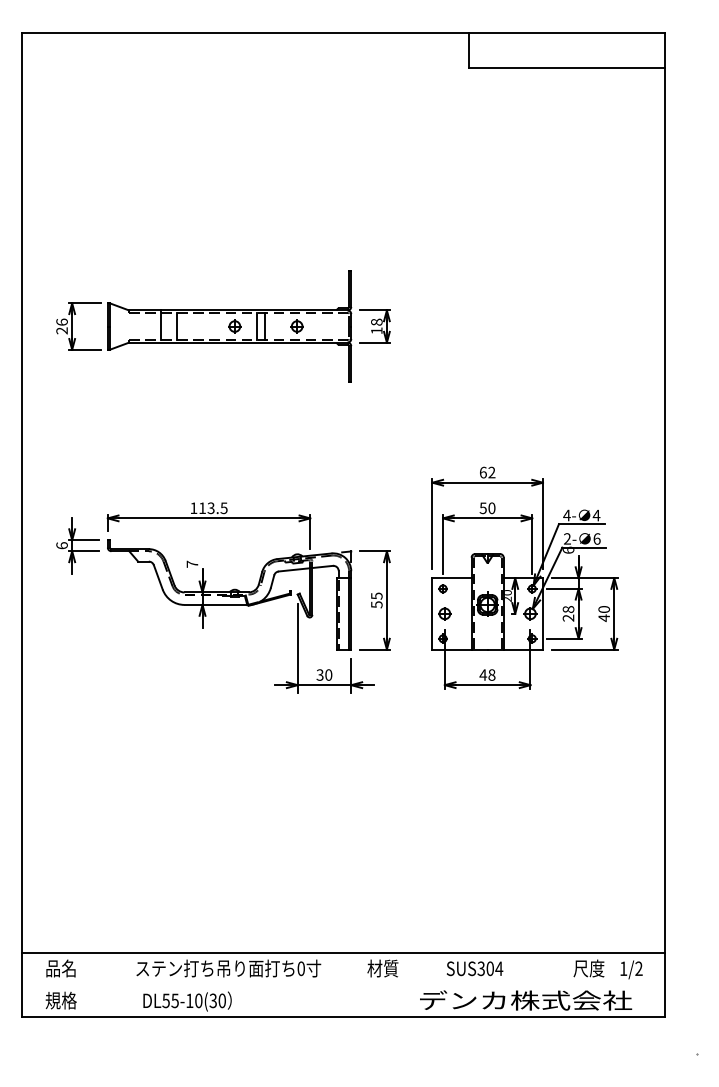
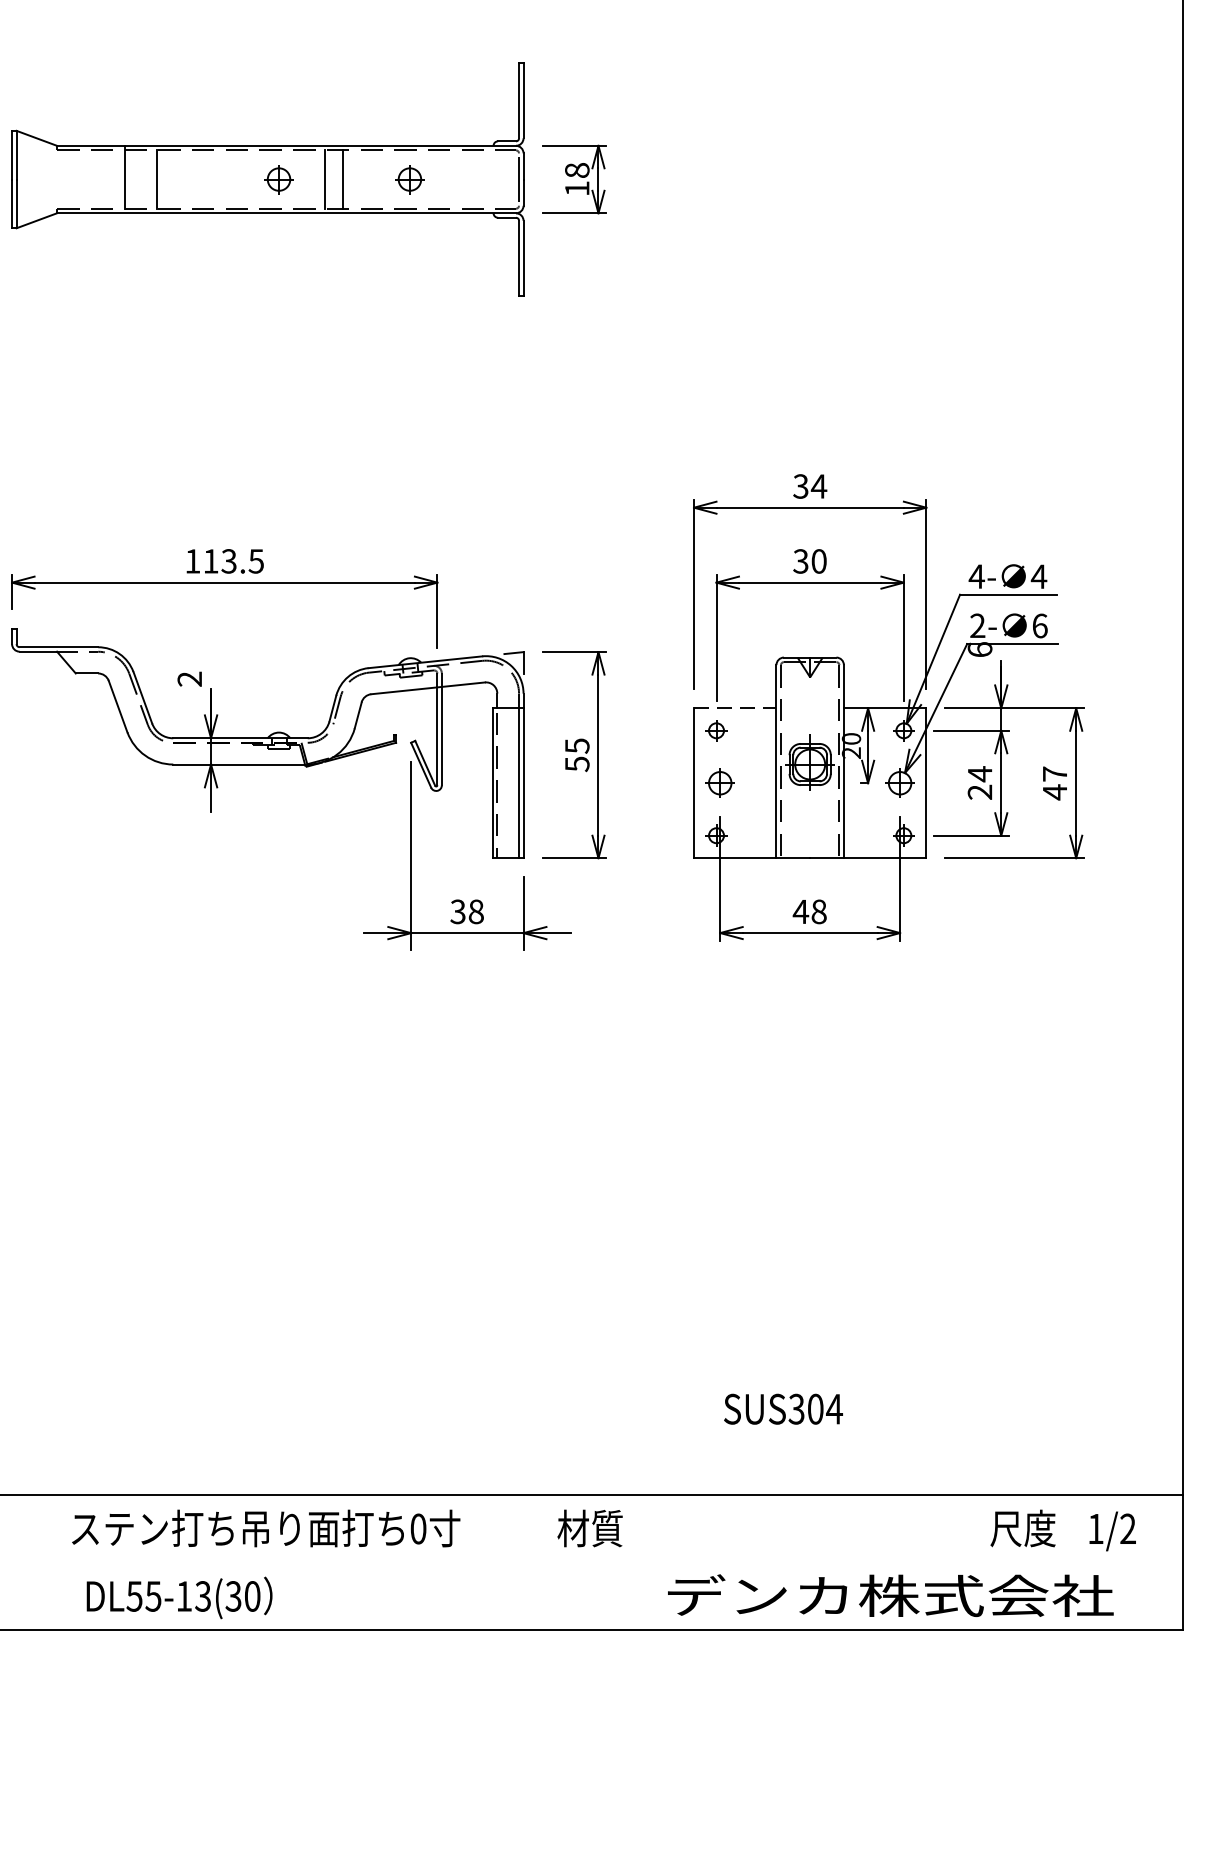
text: (487, 472) -> (809, 486), 62 -> 34
text: (483, 507) -> (801, 559), 50 -> 30
text: (192, 563) -> (189, 677), 7 -> 2
line: (452, 578) -> (736, 708), solid -> dashed
text: (568, 609) -> (980, 774), 28 -> 24
text: (604, 609) -> (1055, 774), 40 -> 47
text: (328, 674) -> (475, 910), 30 -> 38
text: (475, 968) -> (784, 1408), moved
text: (198, 1000) -> (202, 1595), DL55-10(30 -> DL55-13(30

